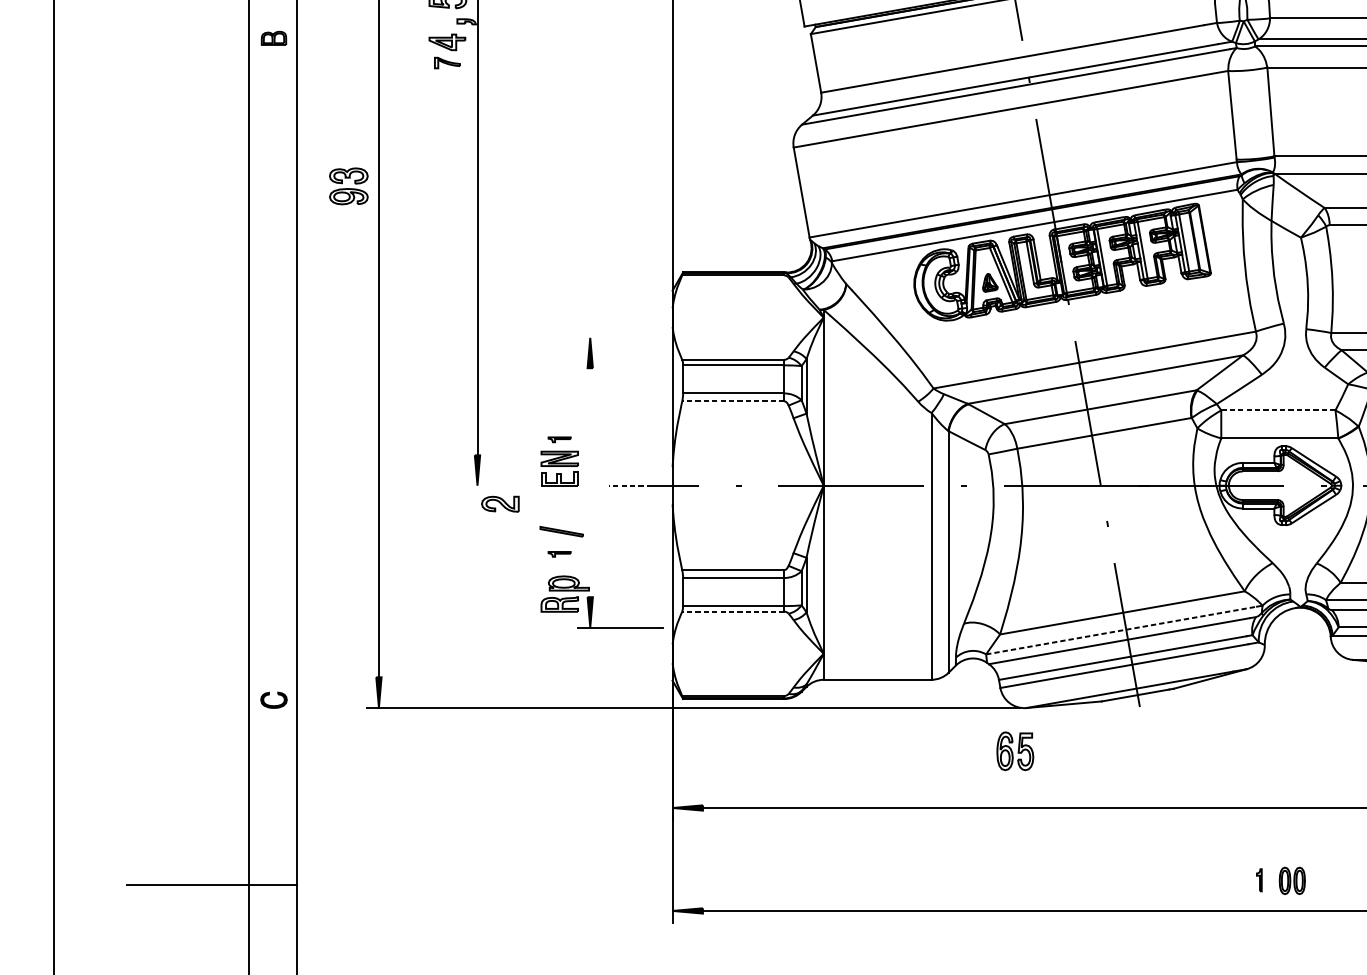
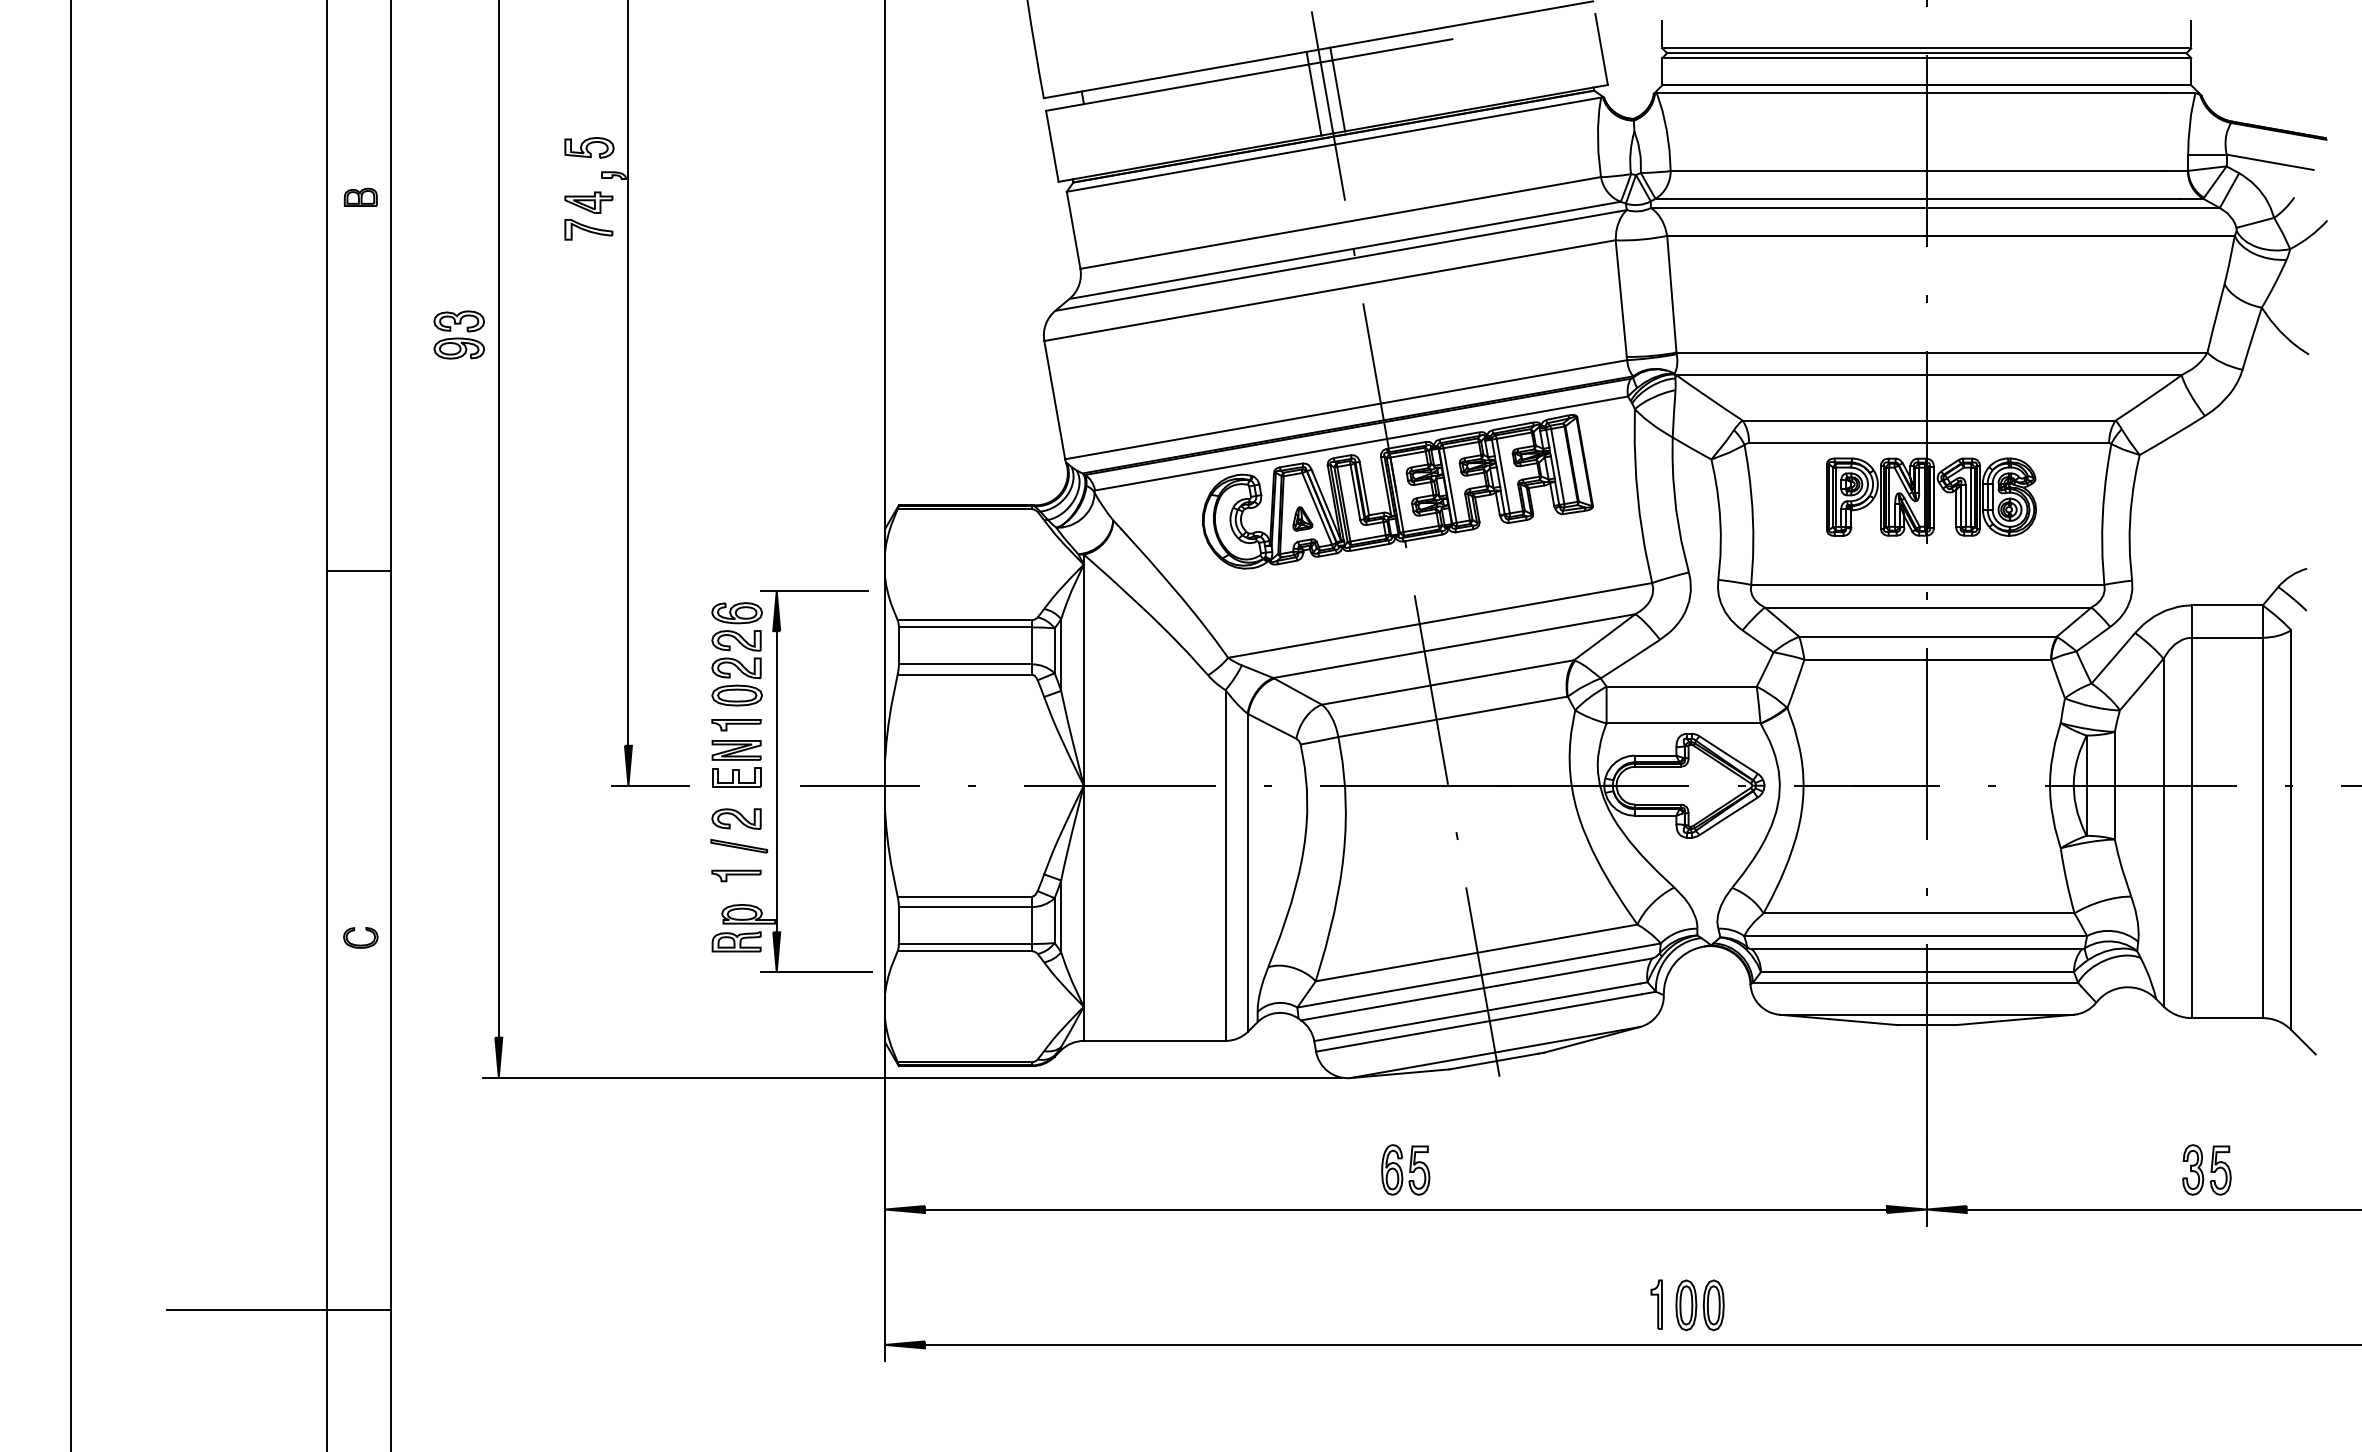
part: (447, 62) -> (588, 229), size x1.43
part: (348, 185) -> (458, 334), moved
line: (272, 322) -> (359, 570), added
line: (618, 338) -> (813, 591), added
part: (559, 385) -> (736, 654), added
line: (733, 401) -> (964, 674), dashed -> solid
line: (1278, 410) -> (1681, 686), dashed -> solid
part: (559, 439) -> (736, 725), size x1.67
line: (590, 482) -> (776, 781), added
line: (494, 485) -> (650, 785), added
line: (629, 485) -> (828, 785), dashed -> solid
part: (500, 503) -> (736, 818), moved
part: (559, 554) -> (736, 875), size x1.67
line: (733, 611) -> (964, 951), dashed -> solid
line: (1121, 630) -> (1475, 976), dashed -> solid
part: (273, 705) -> (360, 944), moved
part: (1015, 750) -> (1405, 1169), moved
part: (1259, 880) -> (1656, 1304), size x1.67
part: (1291, 880) -> (1699, 1305), size x1.43

